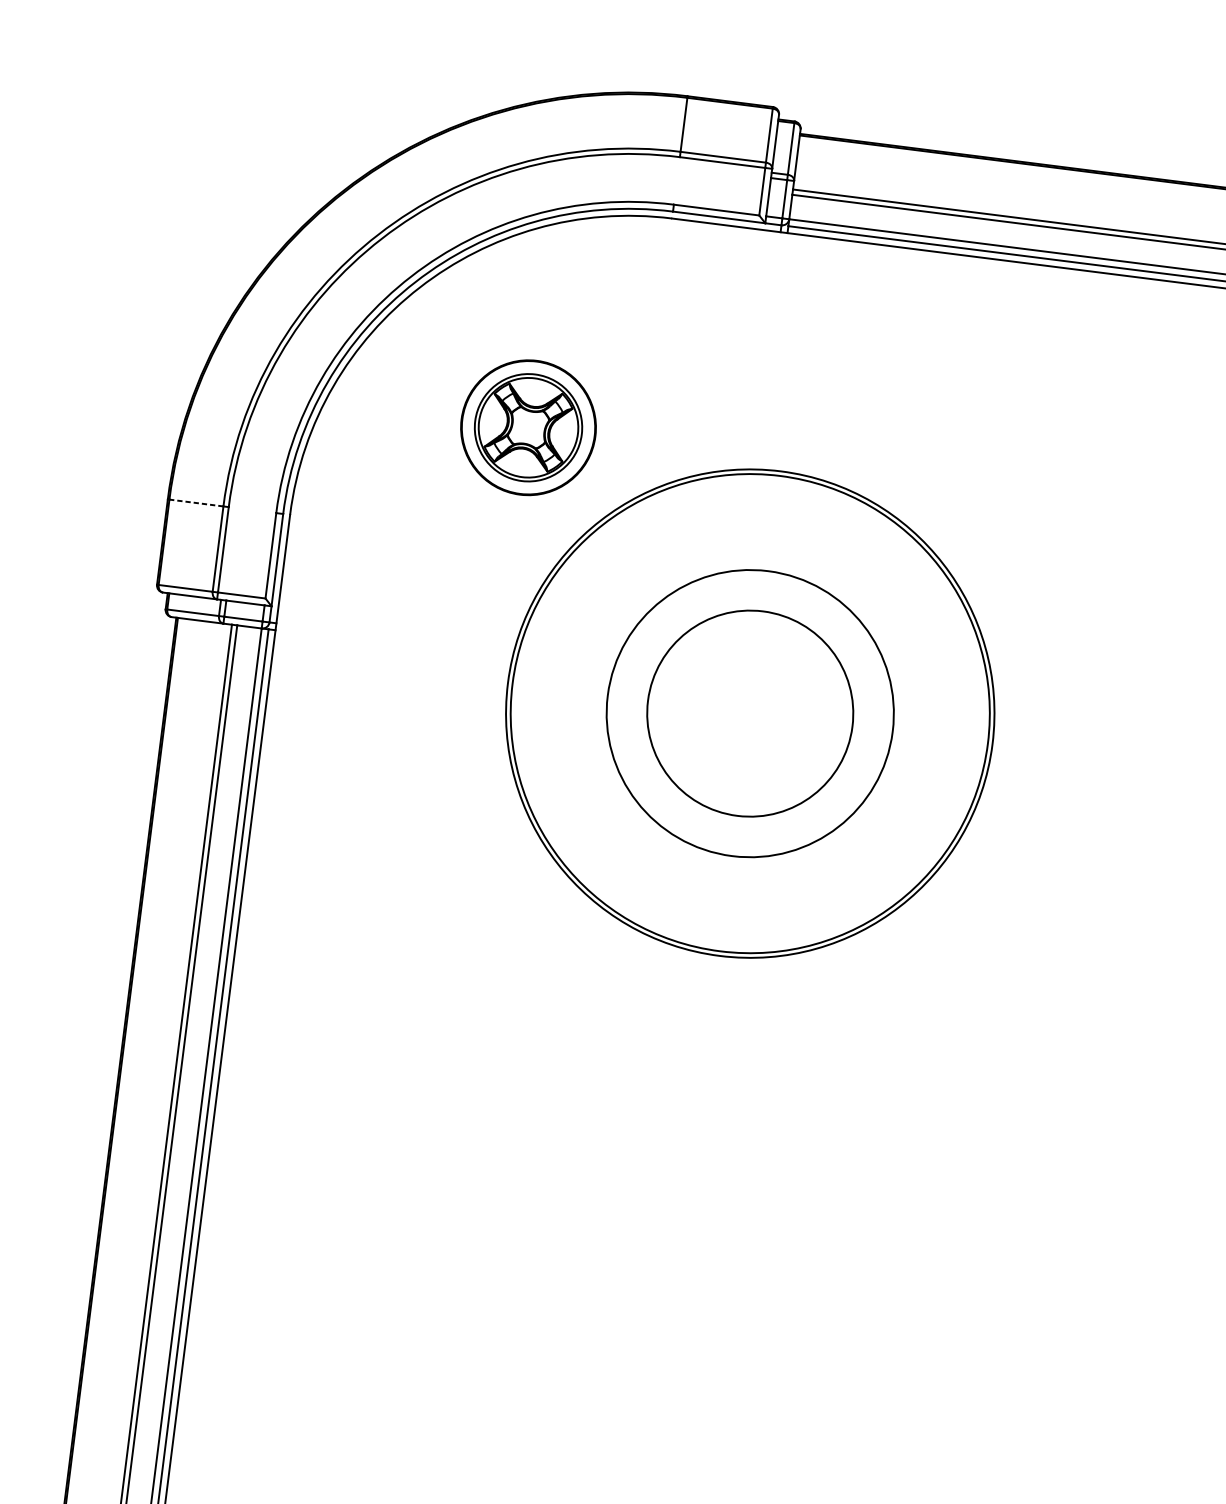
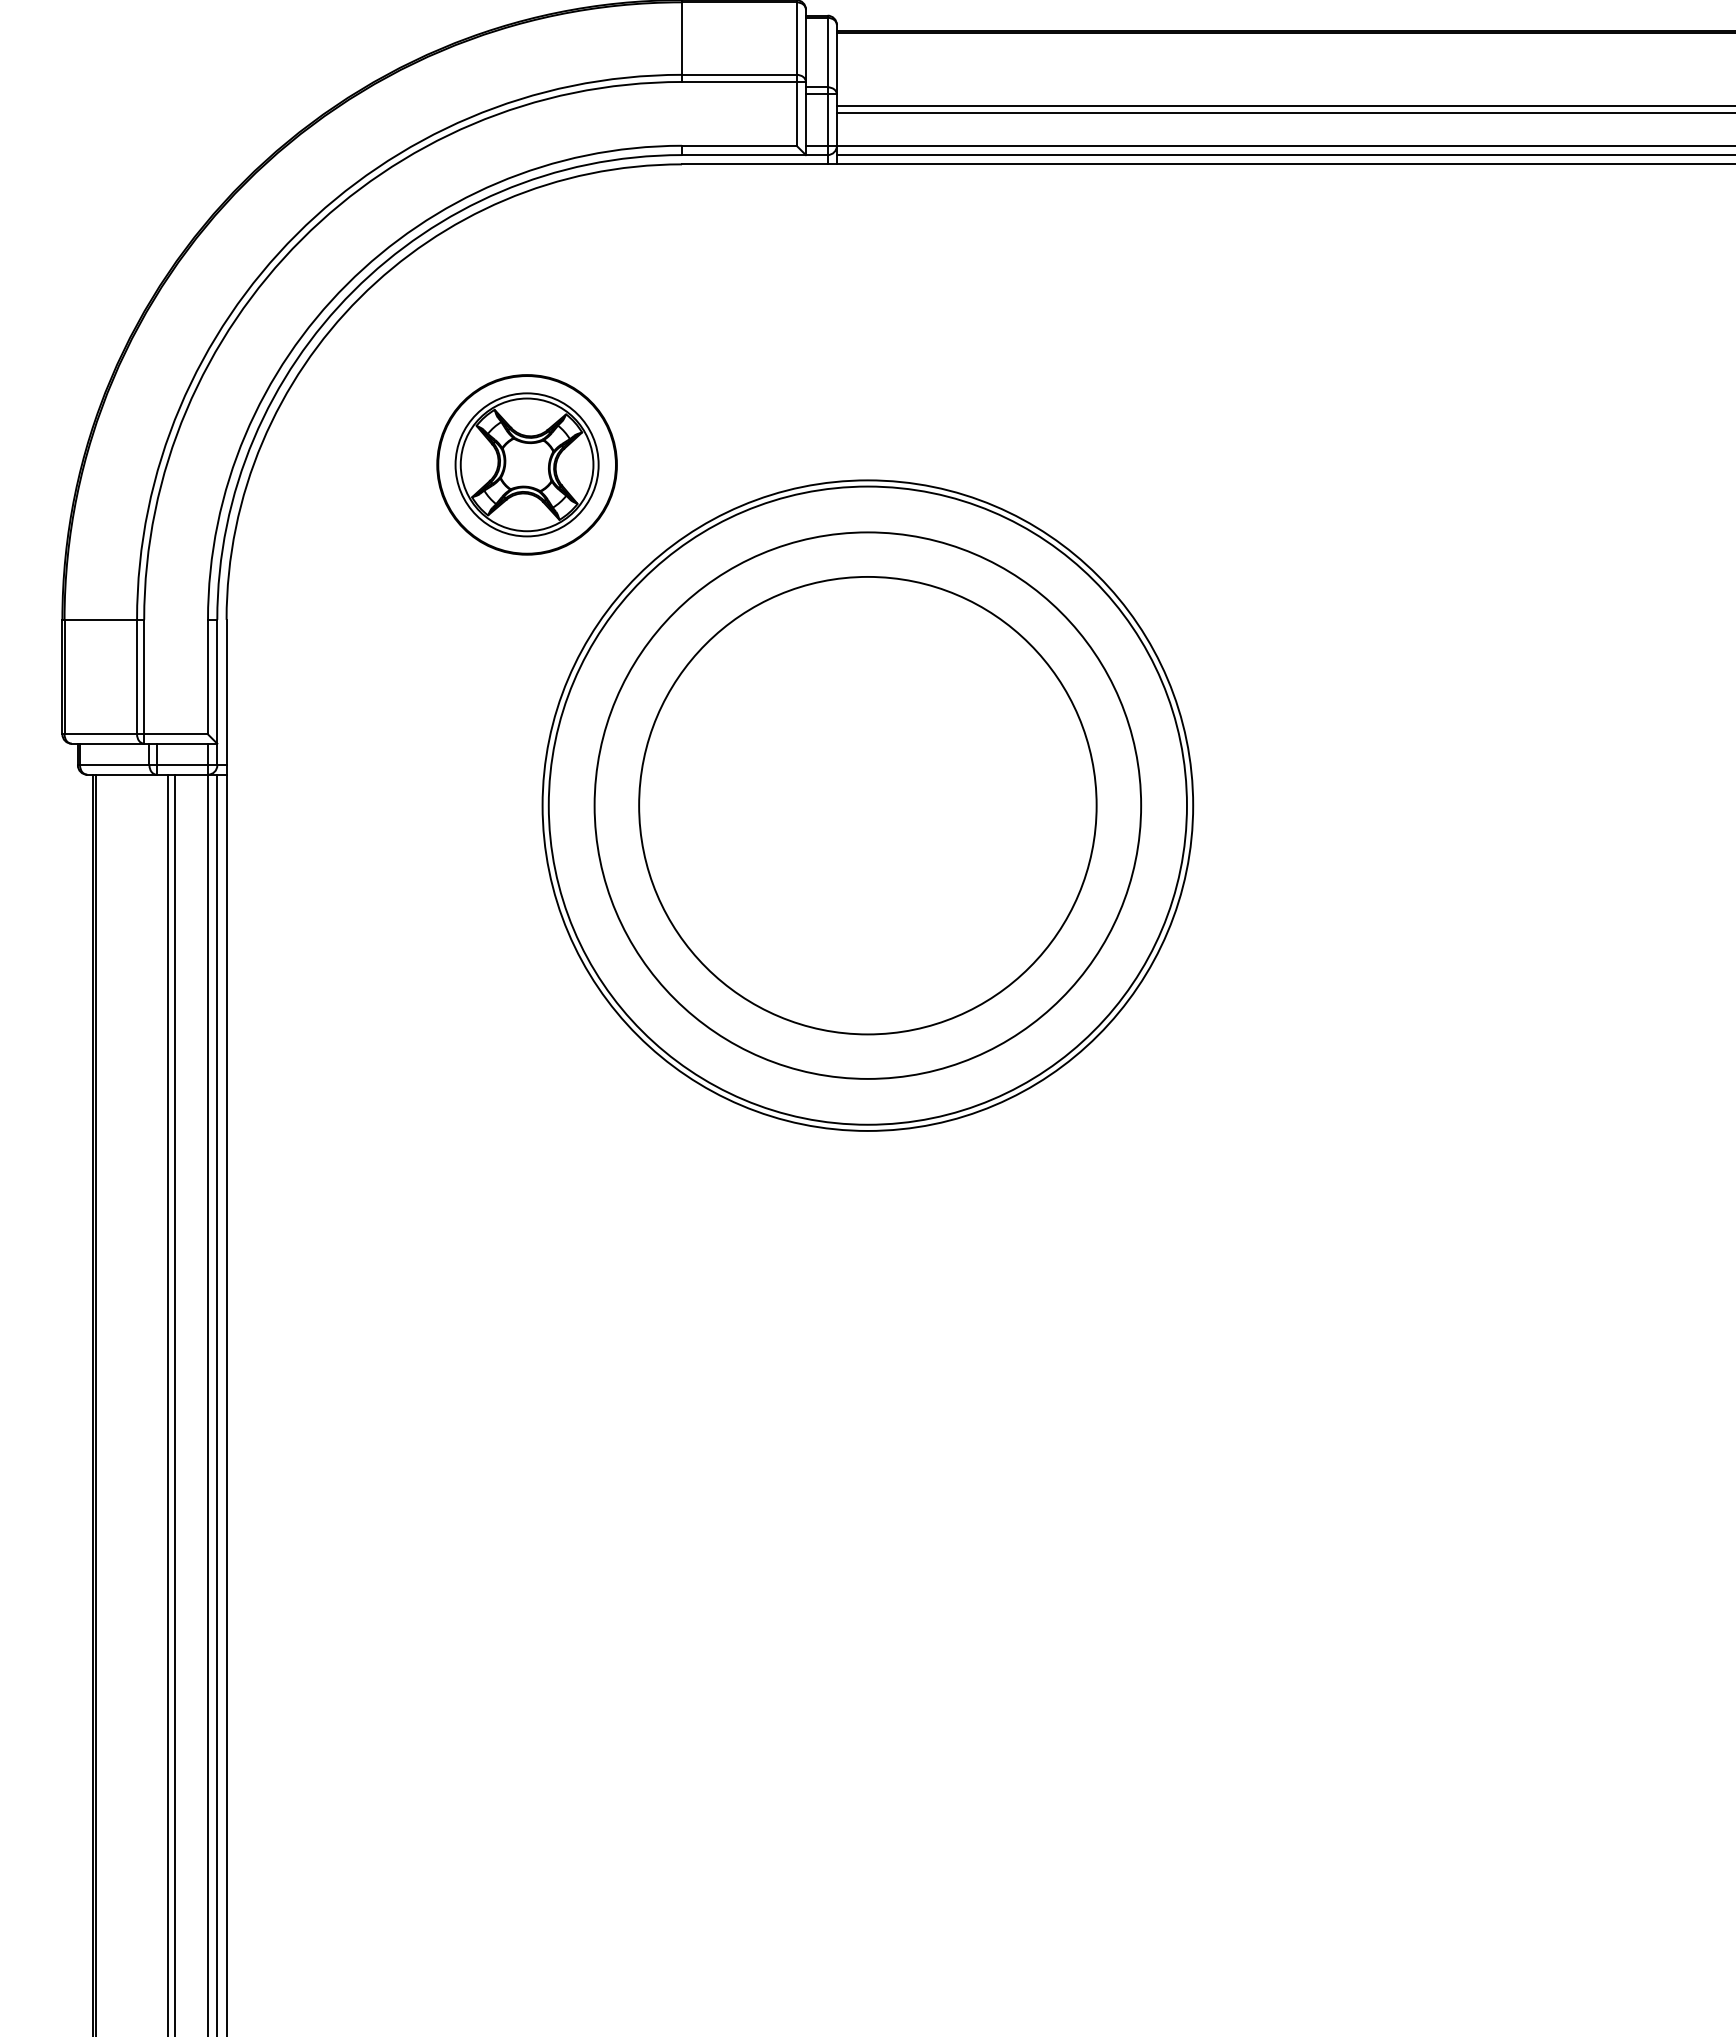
line: (196, 502) -> (100, 619), dashed -> solid
circle: (749, 713) -> (867, 805), size x1.43
circle: (749, 713) -> (867, 805), size x1.67

